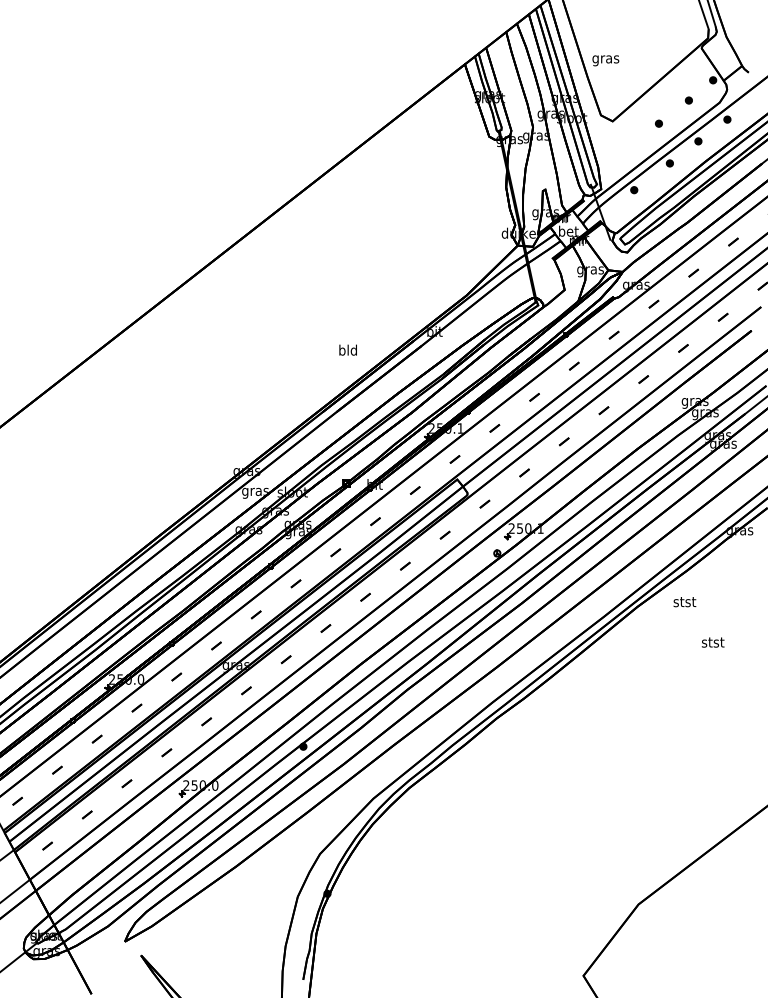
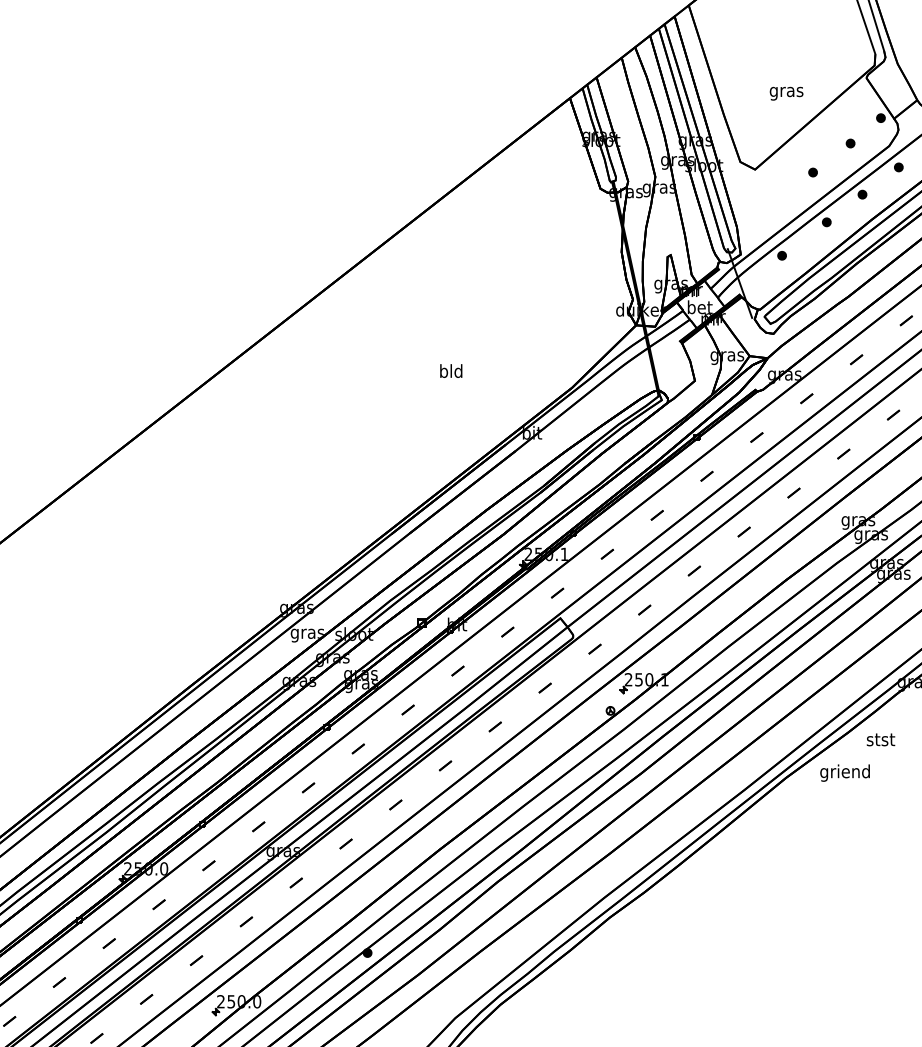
text: (605, 60) -> (786, 93), moved
text: (347, 349) -> (450, 370), moved
text: (684, 603) -> (845, 773), stst -> griend
text: (712, 642) -> (880, 739), moved

